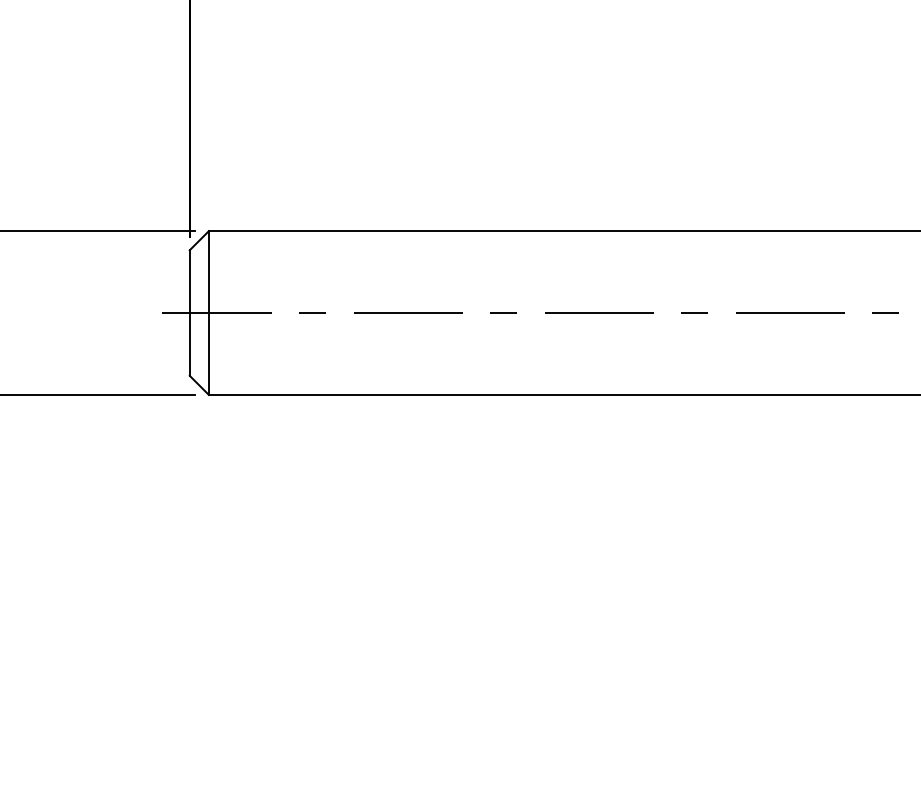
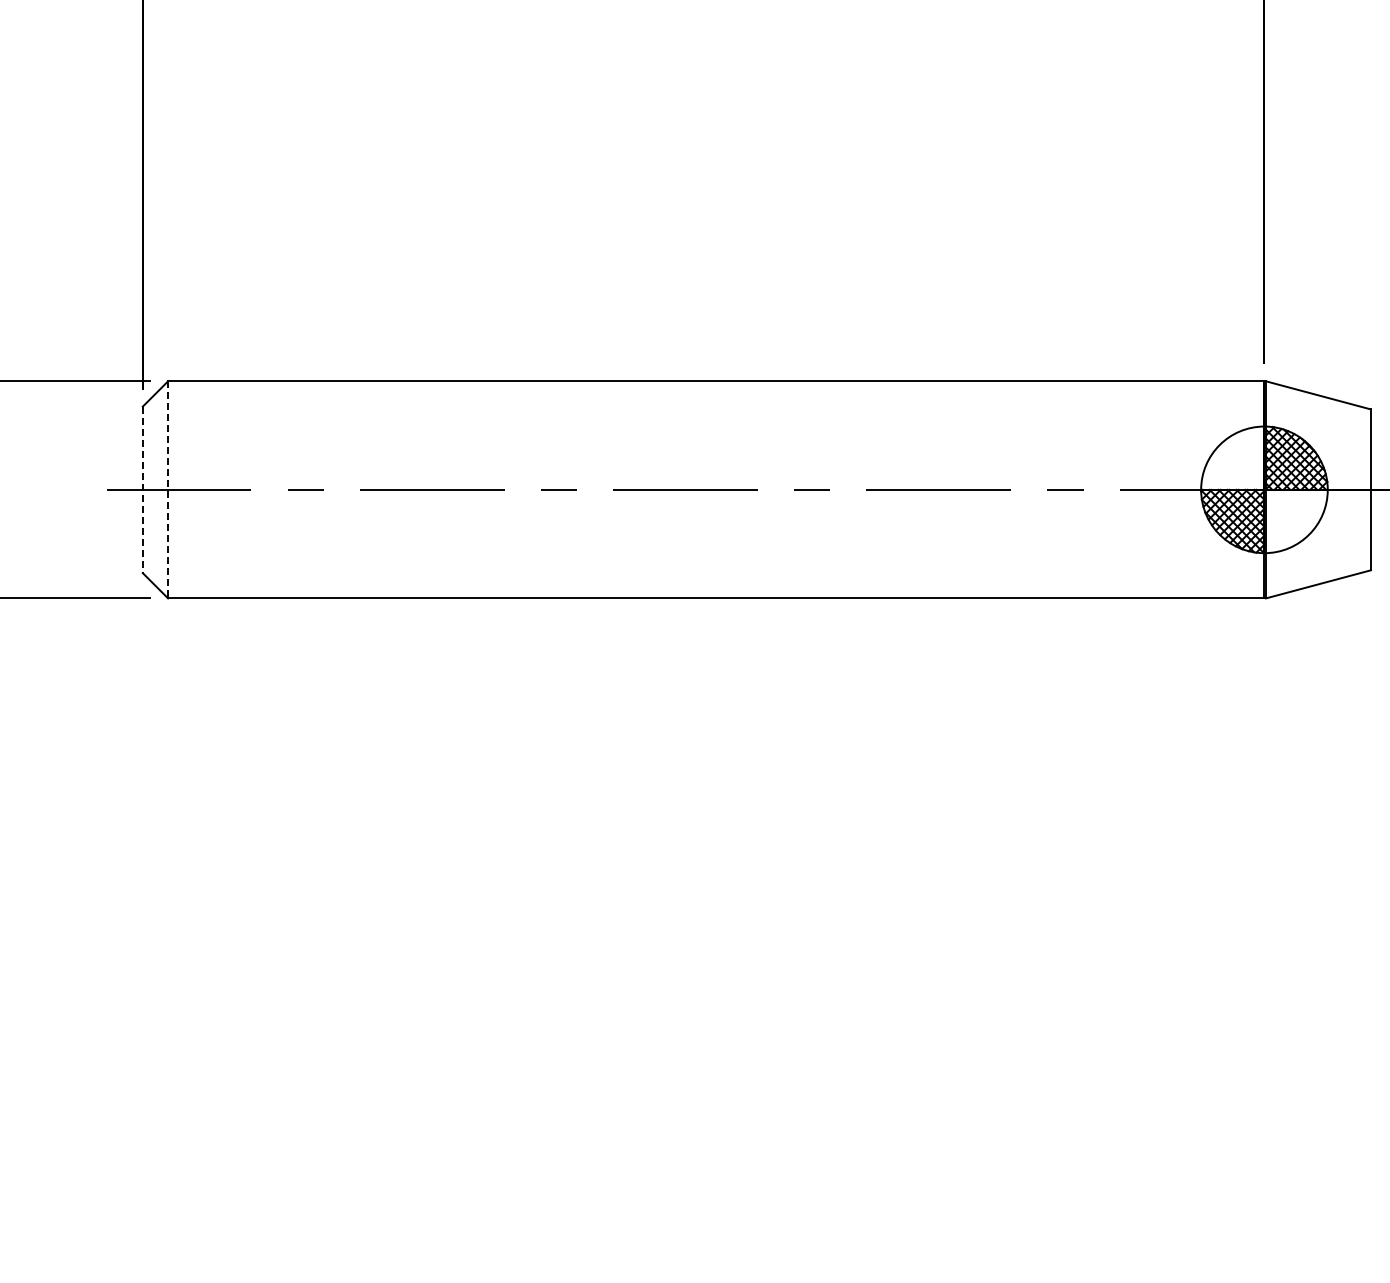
line: (209, 312) -> (168, 489), solid -> dashed
line: (189, 313) -> (142, 490), solid -> dashed

